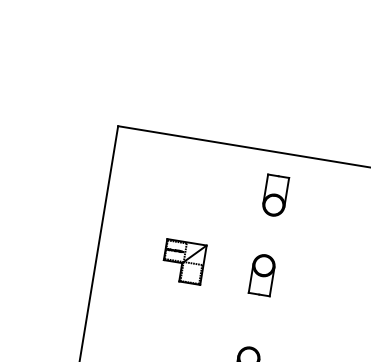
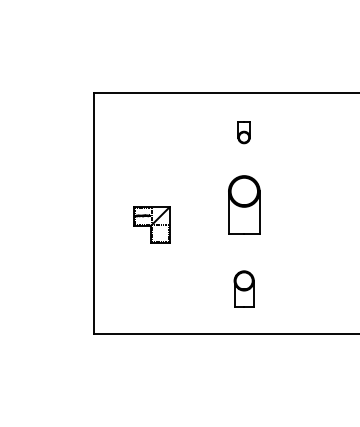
part: (274, 195) -> (243, 132), size x0.6
part: (183, 261) -> (151, 224), moved
part: (261, 274) -> (243, 204), size x1.6

